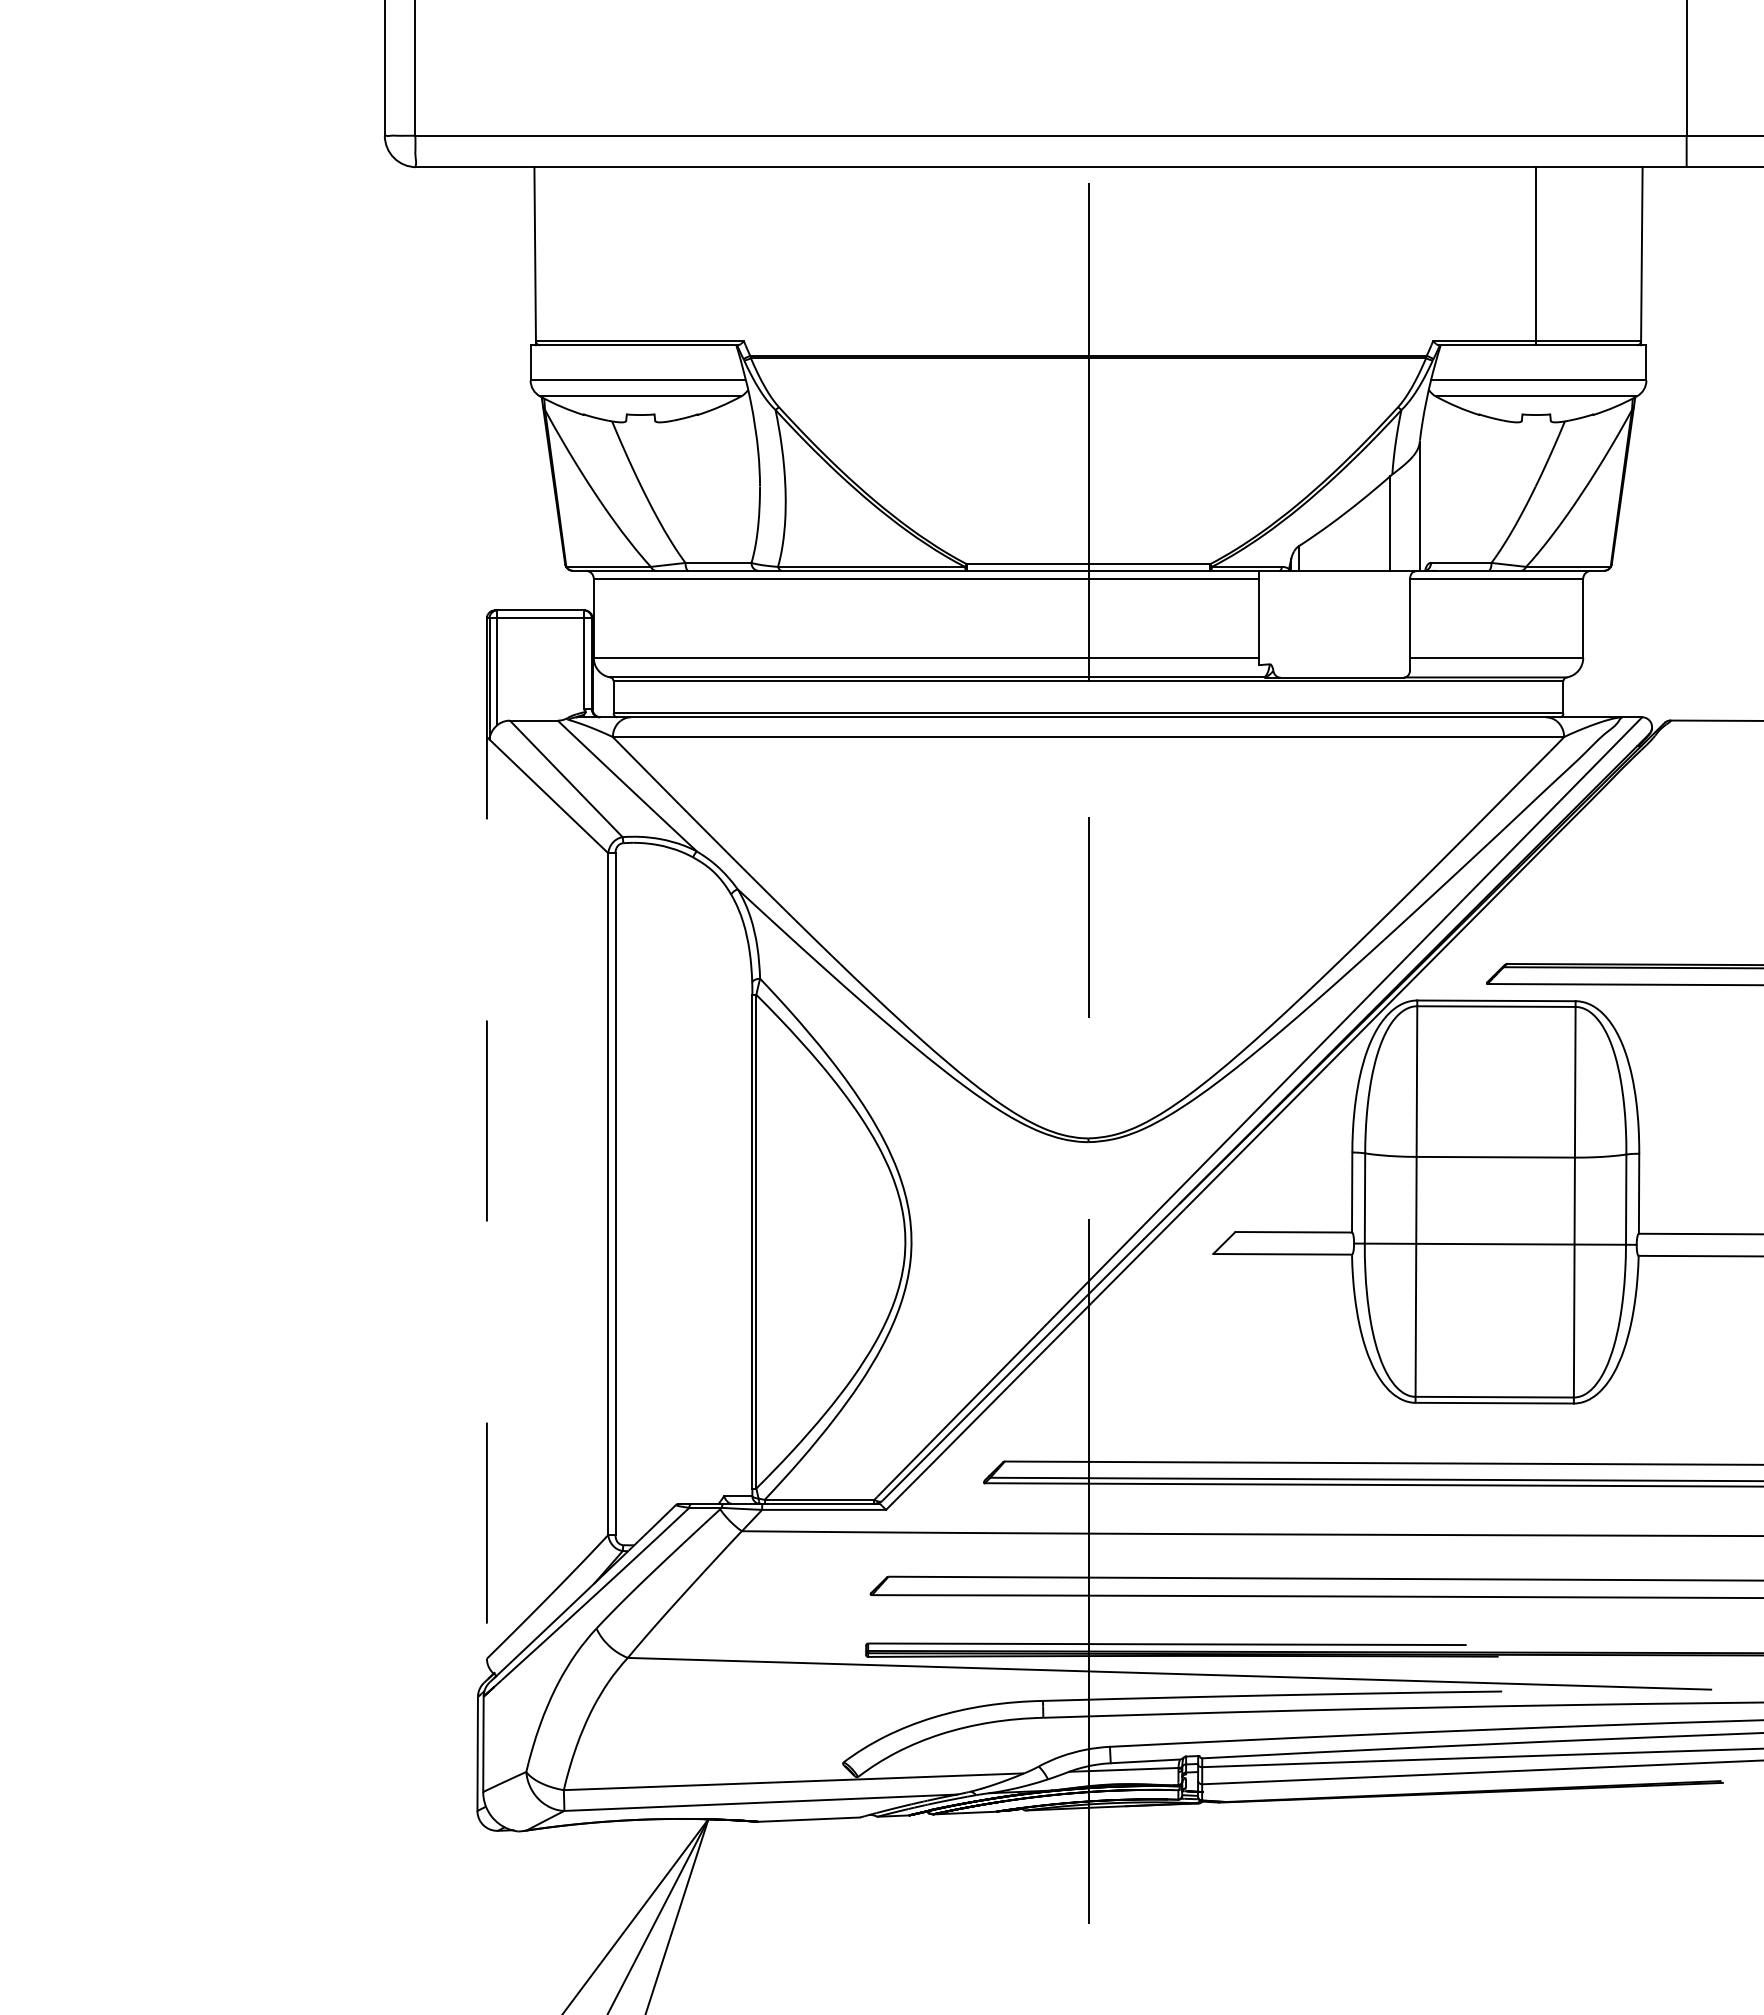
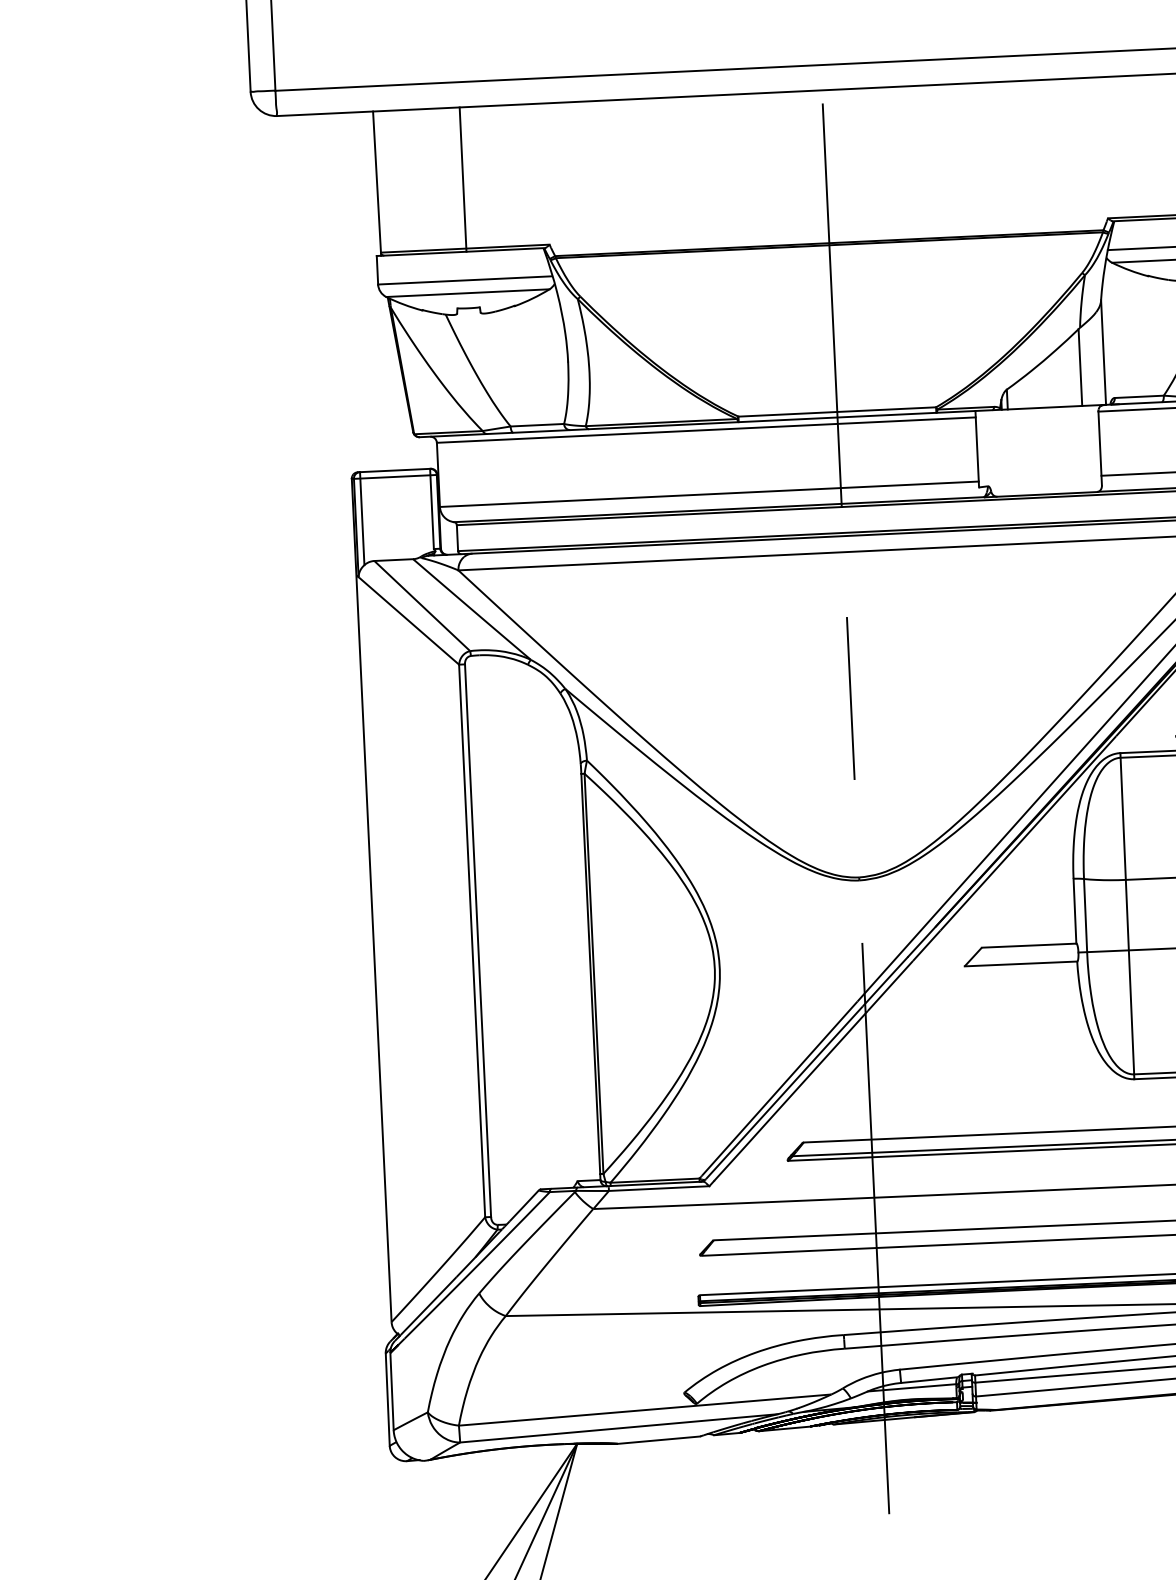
line: (641, 256) -> (463, 179), added
line: (486, 1138) -> (371, 900), dashed -> solid

